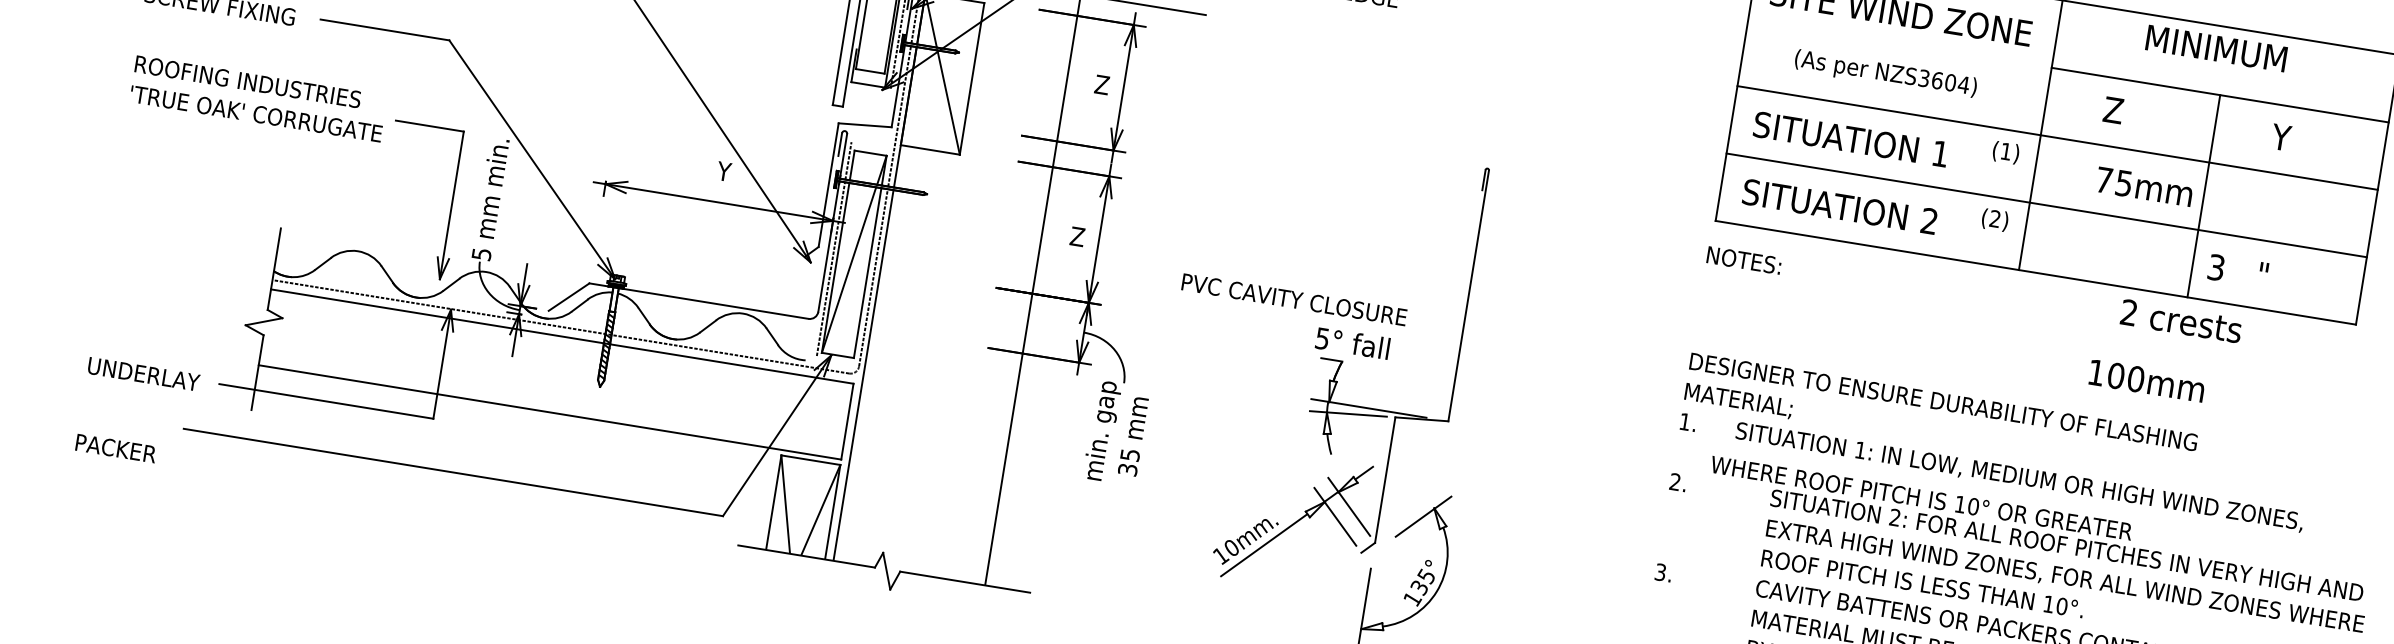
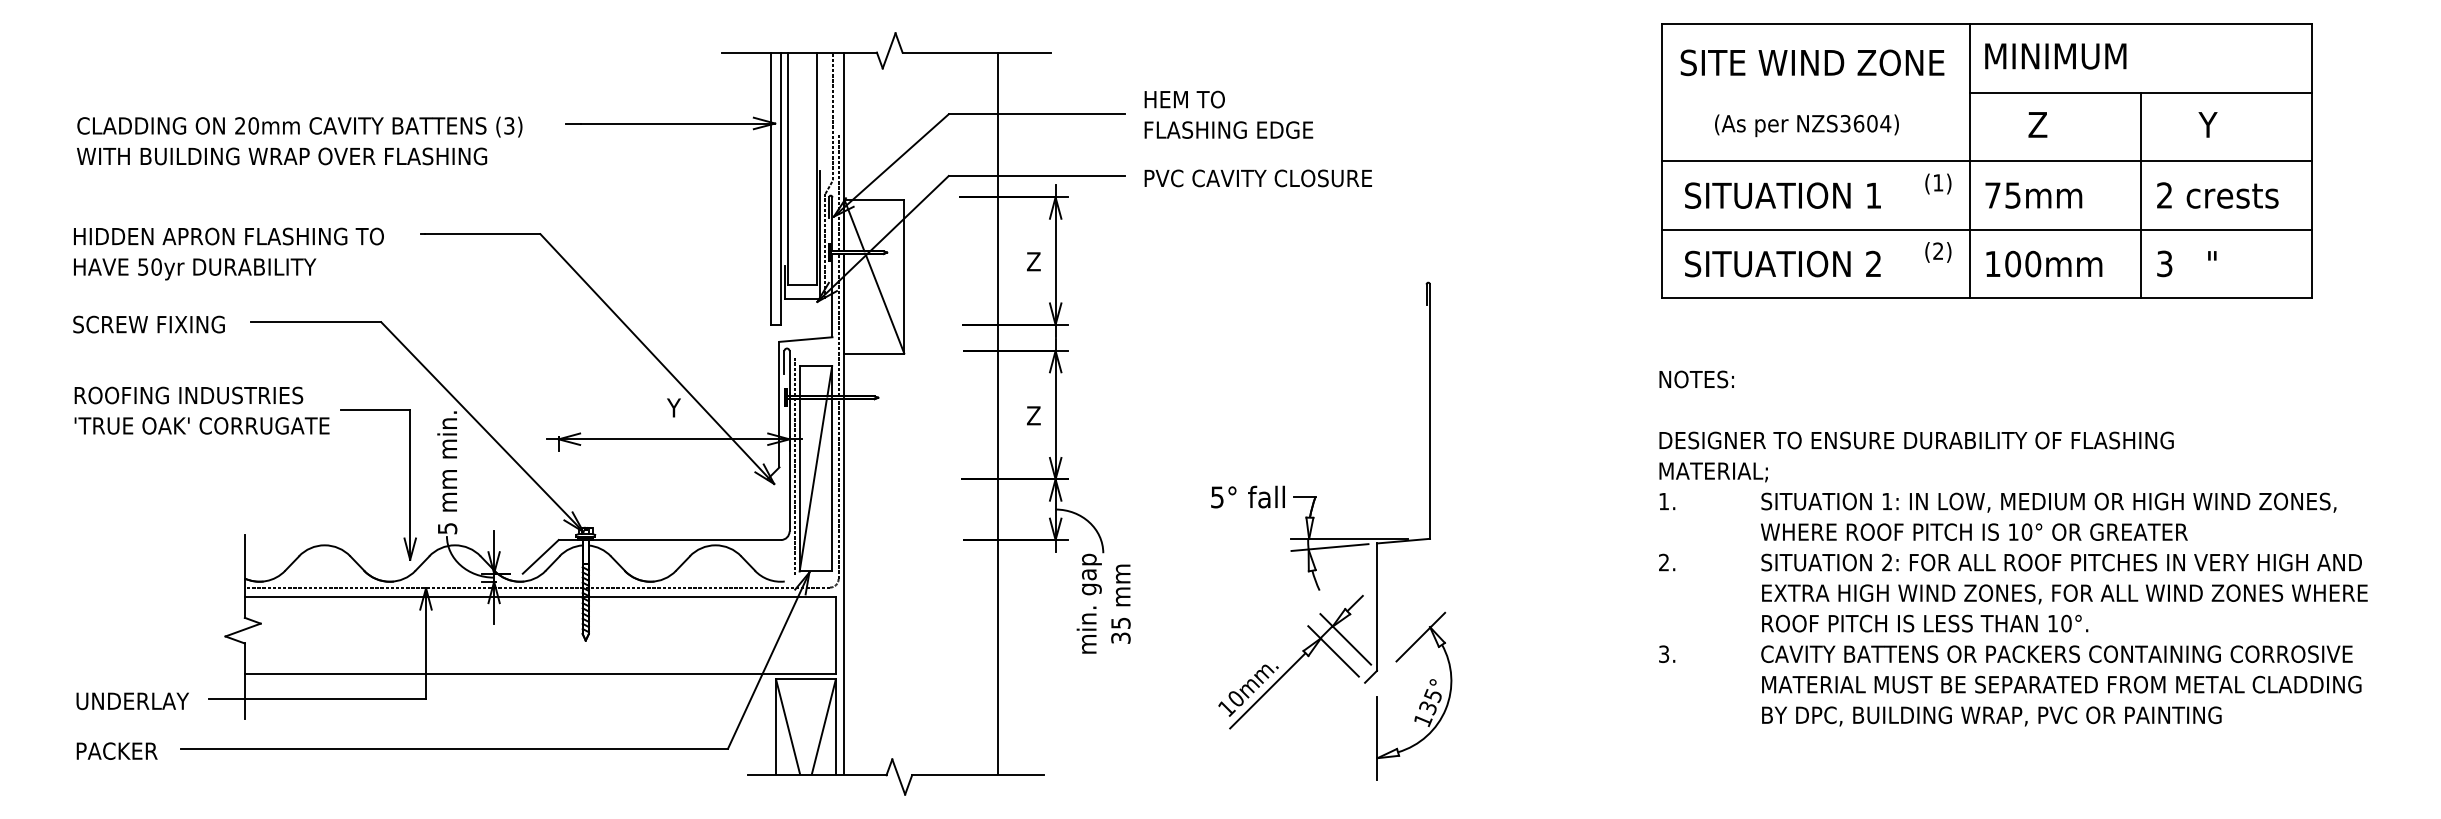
text: (2216, 48) -> (2055, 56), moved
text: (2144, 186) -> (2033, 195), moved
text: (1743, 260) -> (1696, 379), moved
text: (1293, 299) -> (1257, 178), moved
text: (2181, 321) -> (2217, 195), moved
text: (1352, 342) -> (1247, 496), moved
text: (2147, 380) -> (2044, 263), moved
text: (115, 447) -> (116, 750), moved
text: (2019, 477) -> (2048, 502), moved
text: (1921, 497) -> (1974, 531), moved

